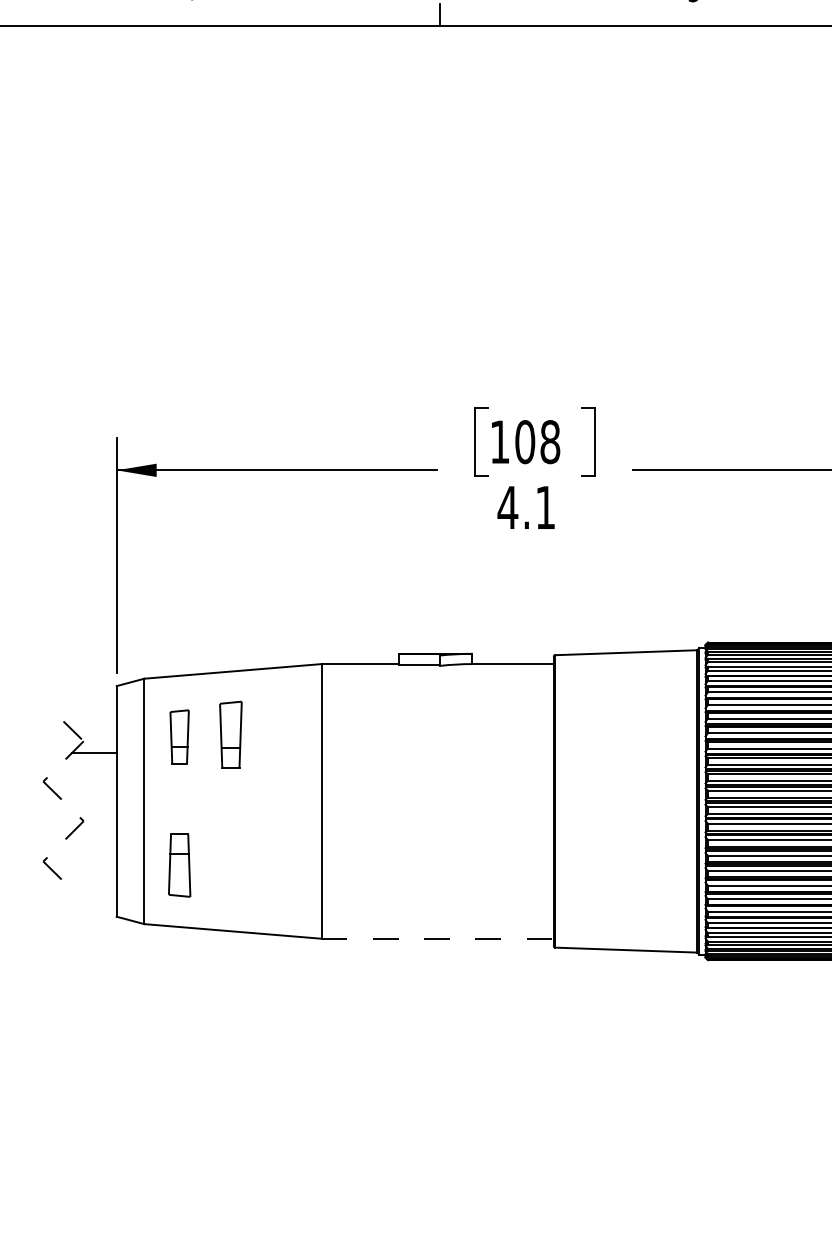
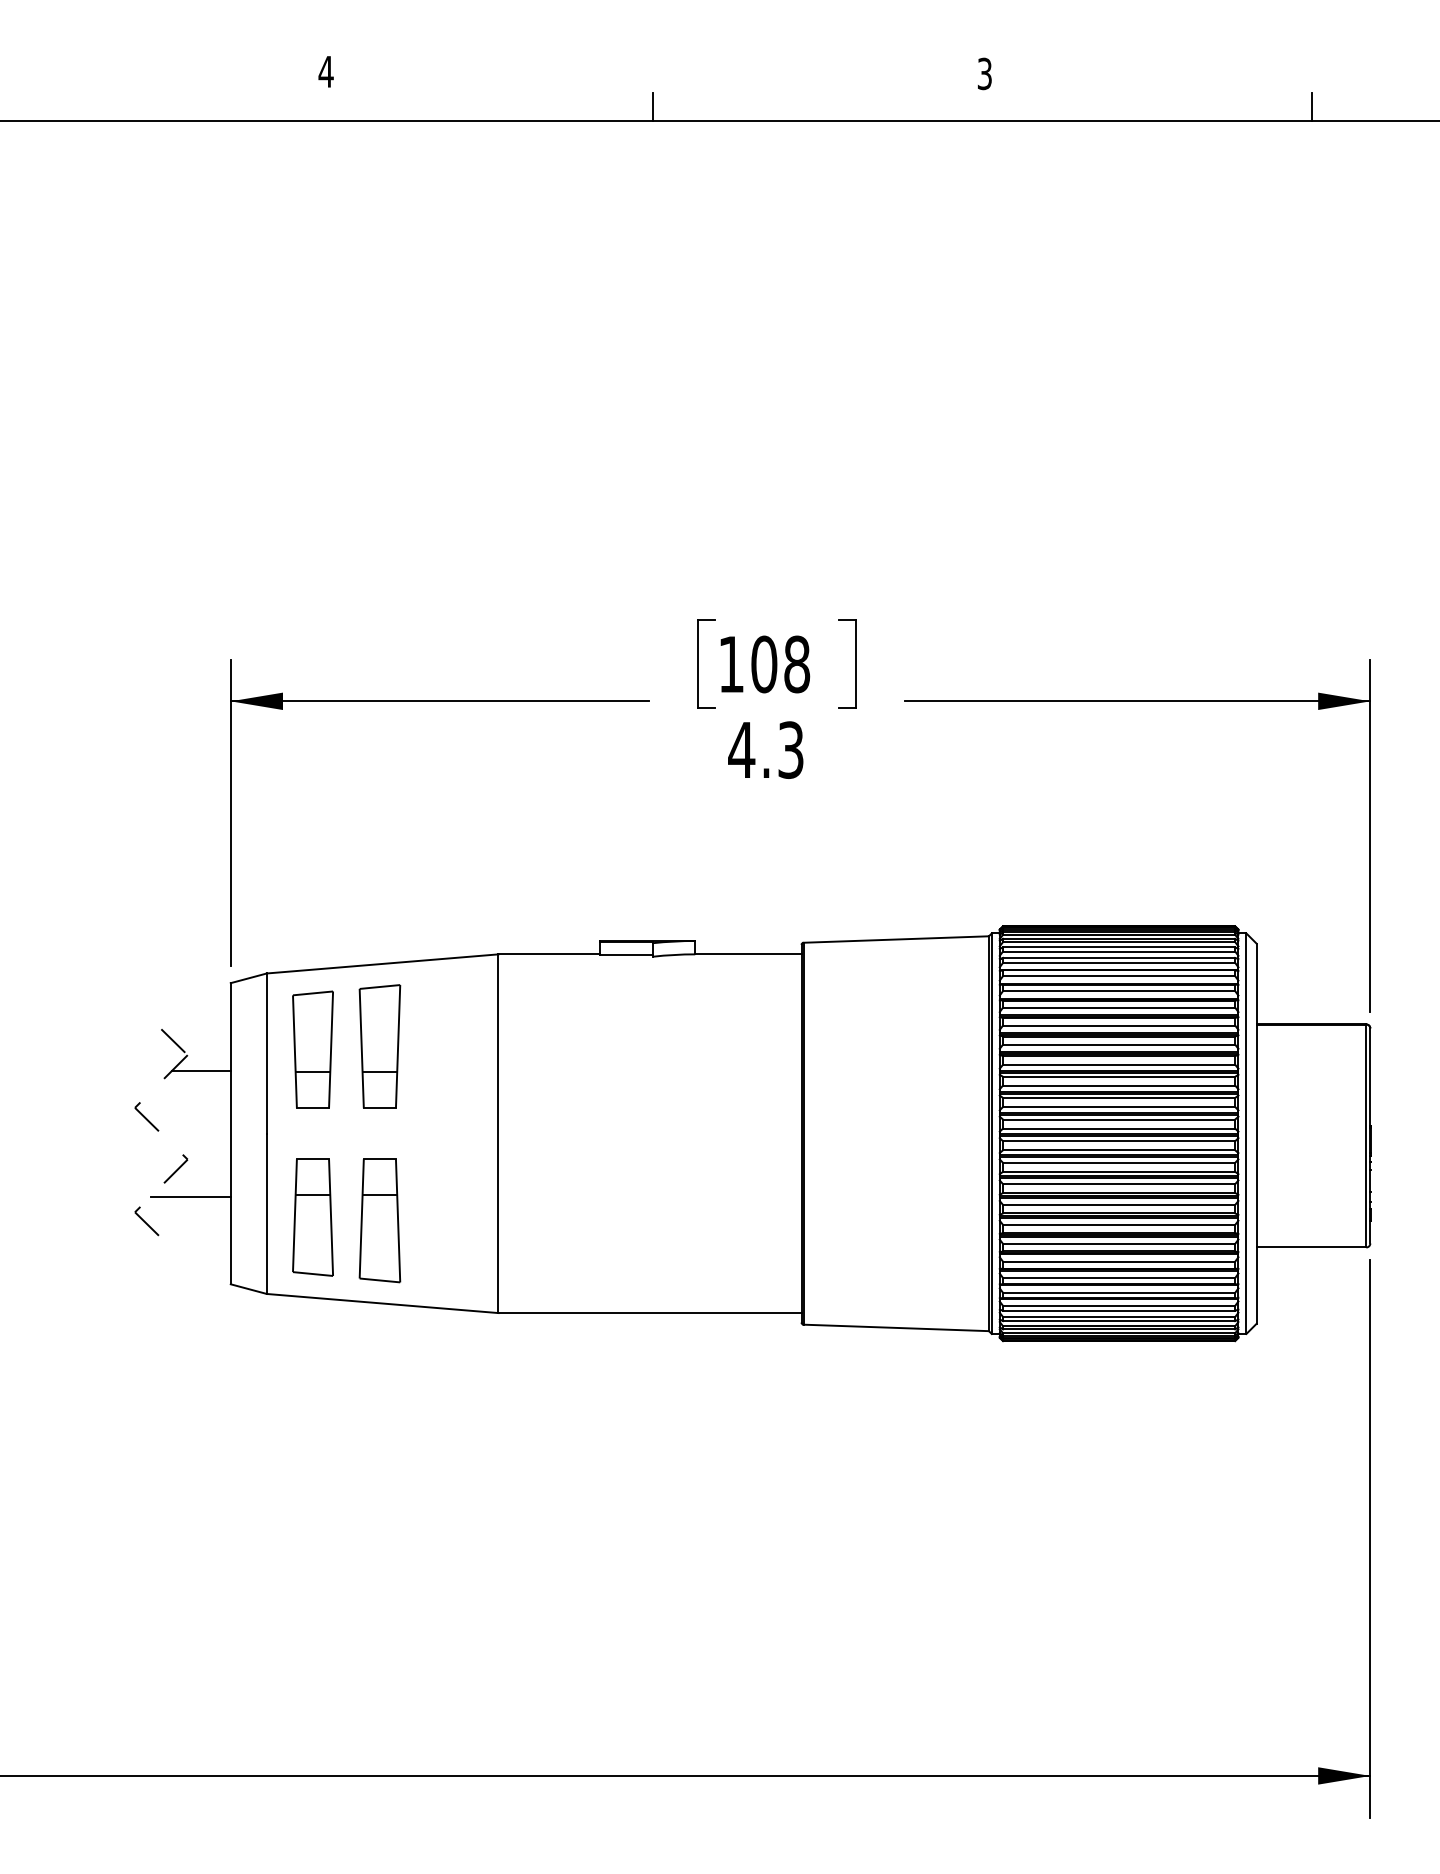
text: (545, 507) -> (790, 749), 4.1 -> 4.3
part: (230, 734) -> (379, 1046), size x1.43
part: (179, 736) -> (312, 1049), size x1.67
line: (85, 849) -> (190, 1196), added
part: (179, 865) -> (312, 1217), size x1.43
part: (230, 867) -> (379, 1220), added
line: (438, 939) -> (650, 1313), dashed -> solid

